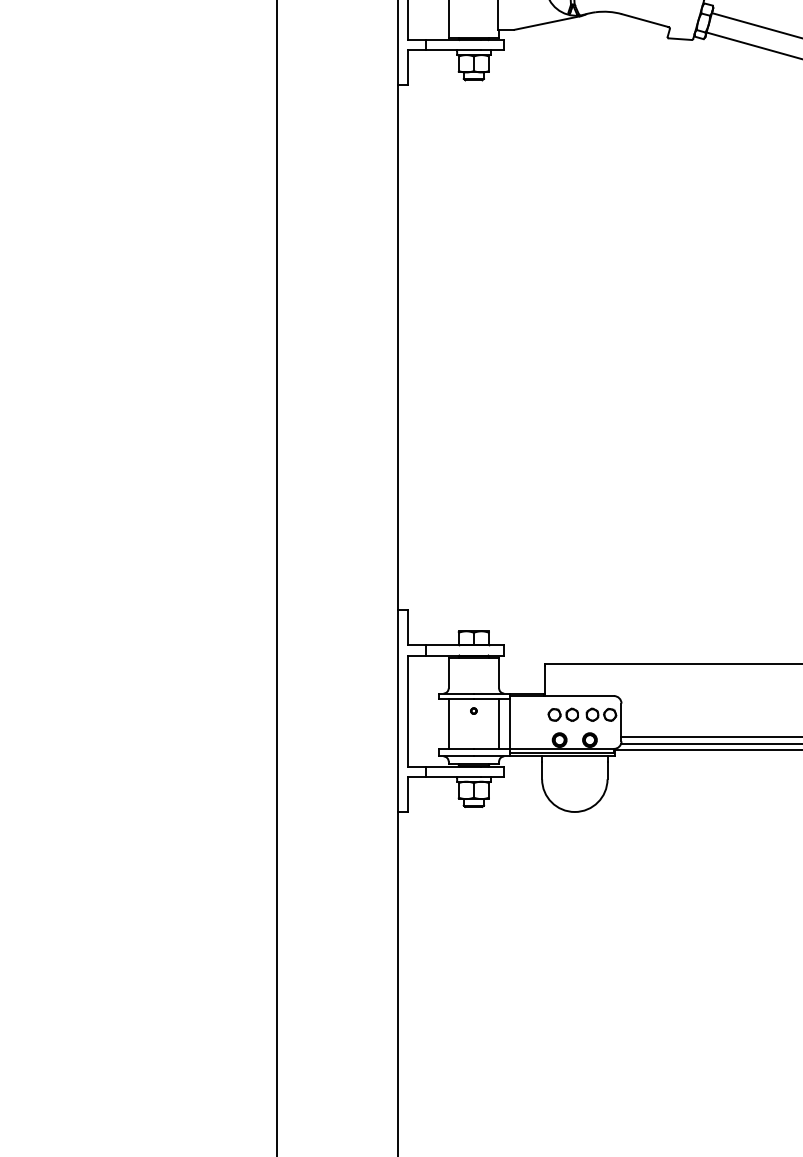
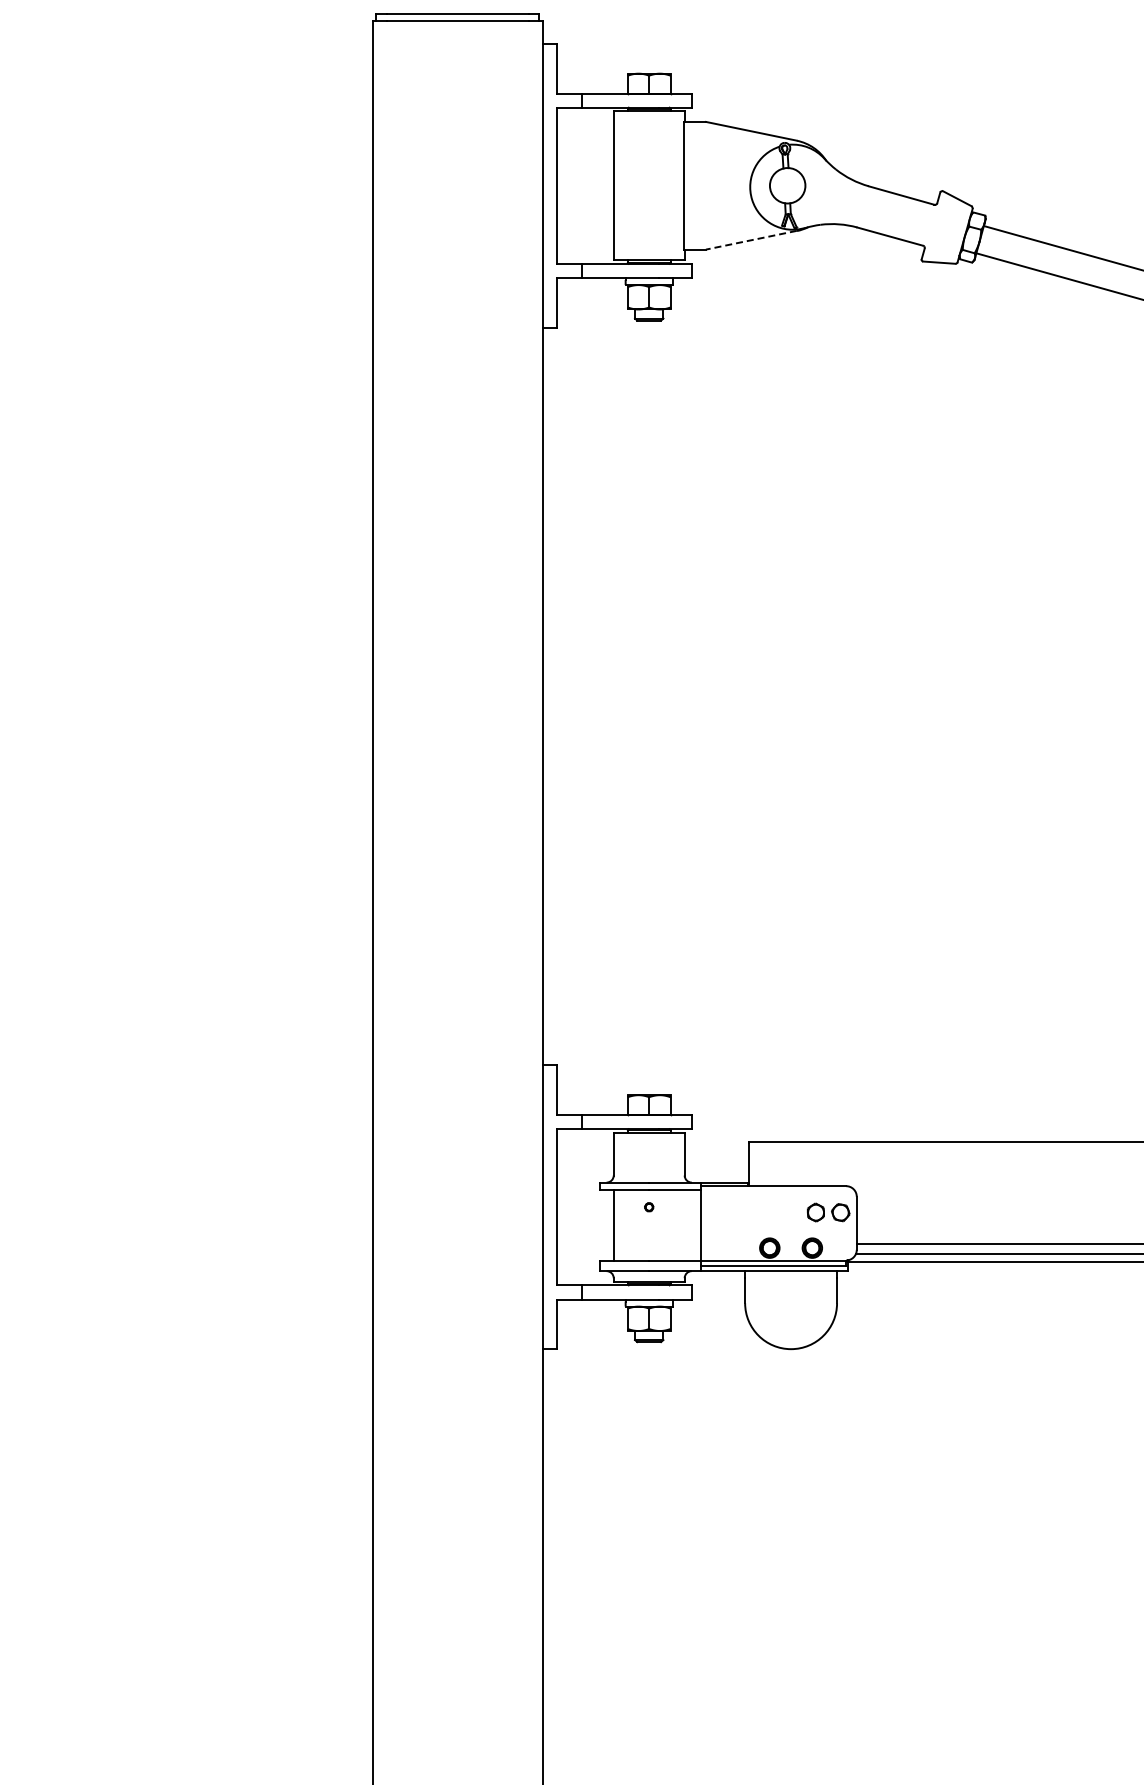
line: (545, 23) -> (750, 240), solid -> dashed
part: (563, 714) -> (774, 1212), removed
line: (499, 723) -> (684, 1224), removed

